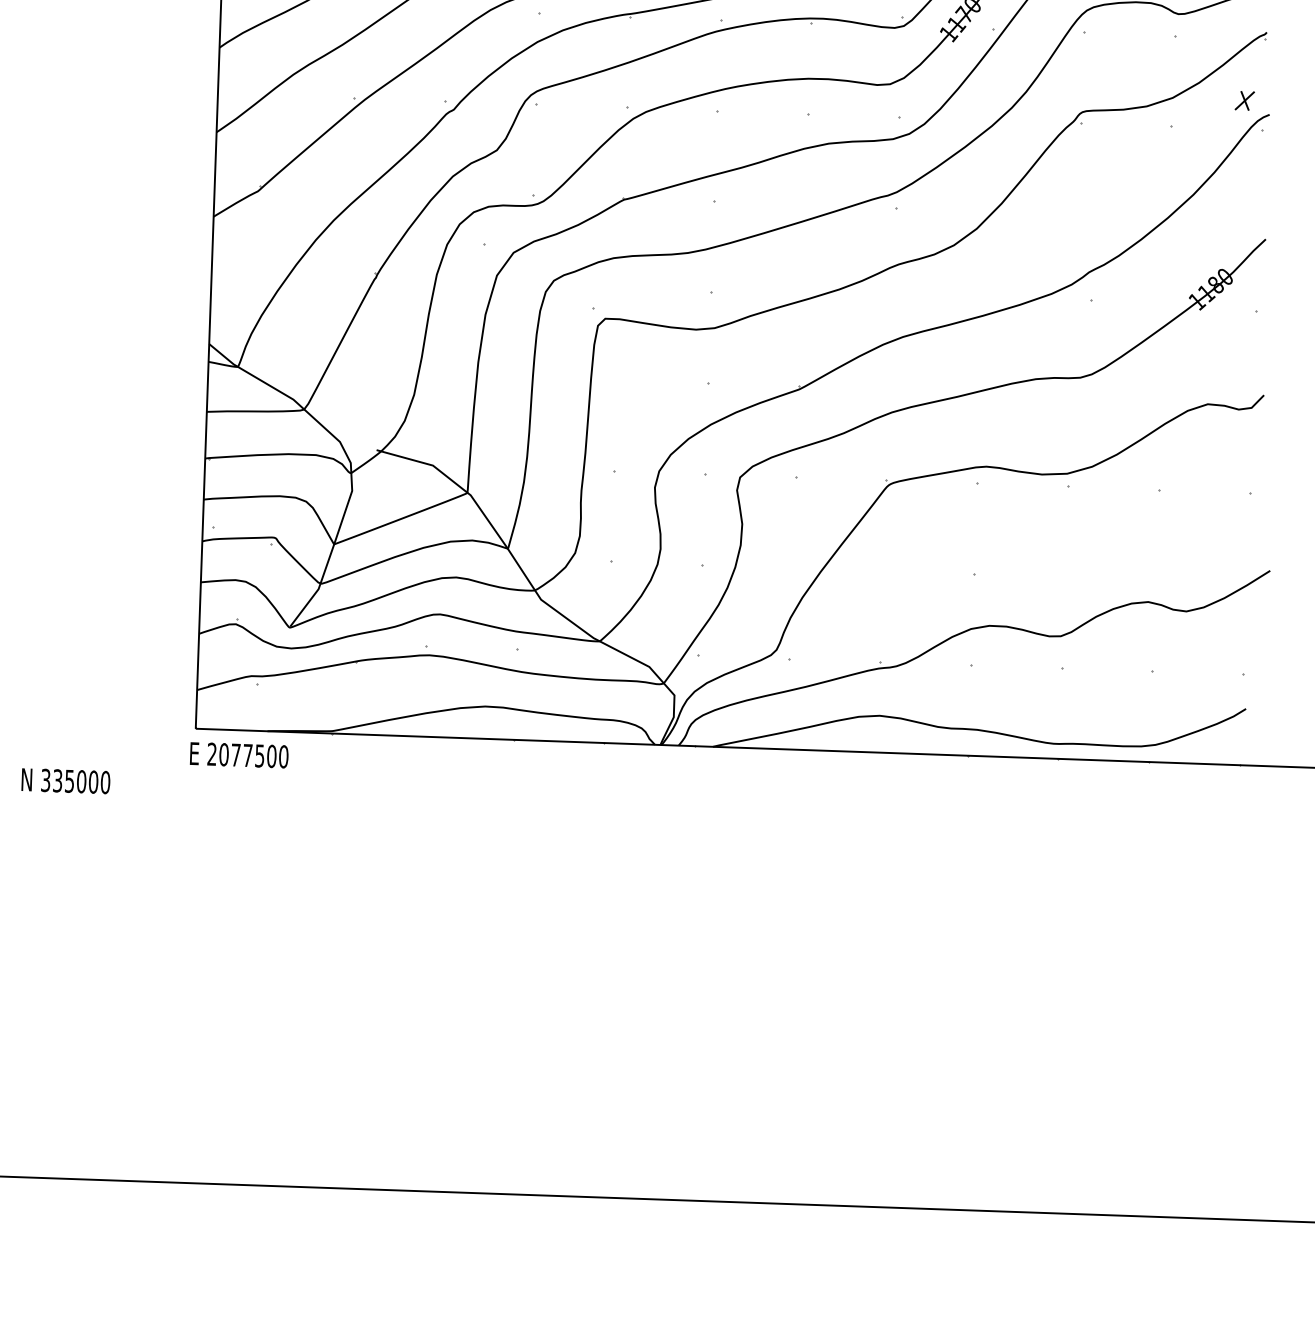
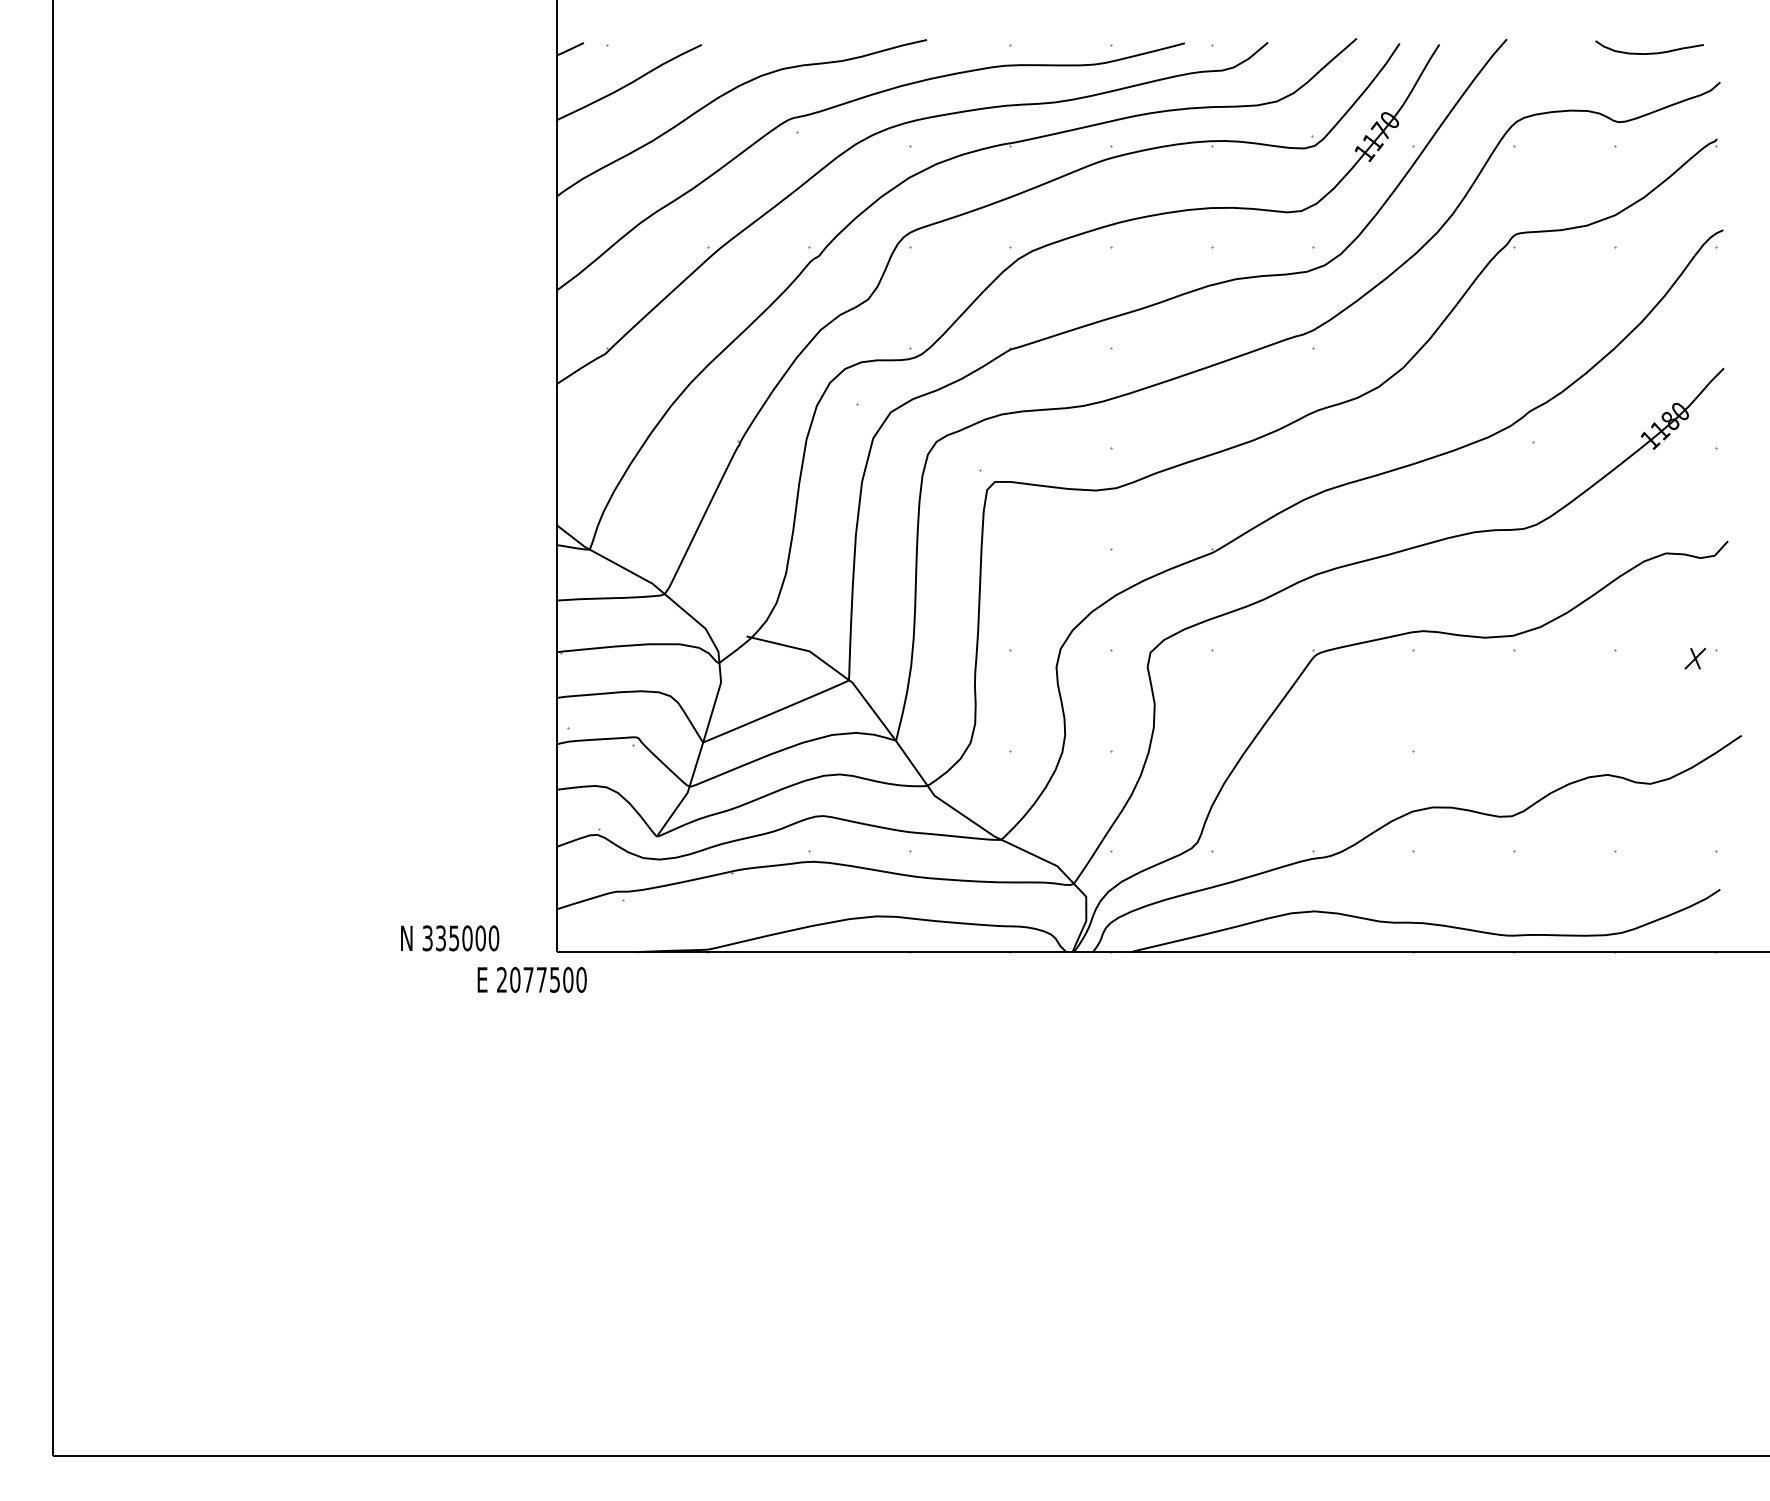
part: (1244, 100) -> (1695, 658), moved
text: (238, 754) -> (531, 979), moved
text: (66, 781) -> (450, 938), moved

